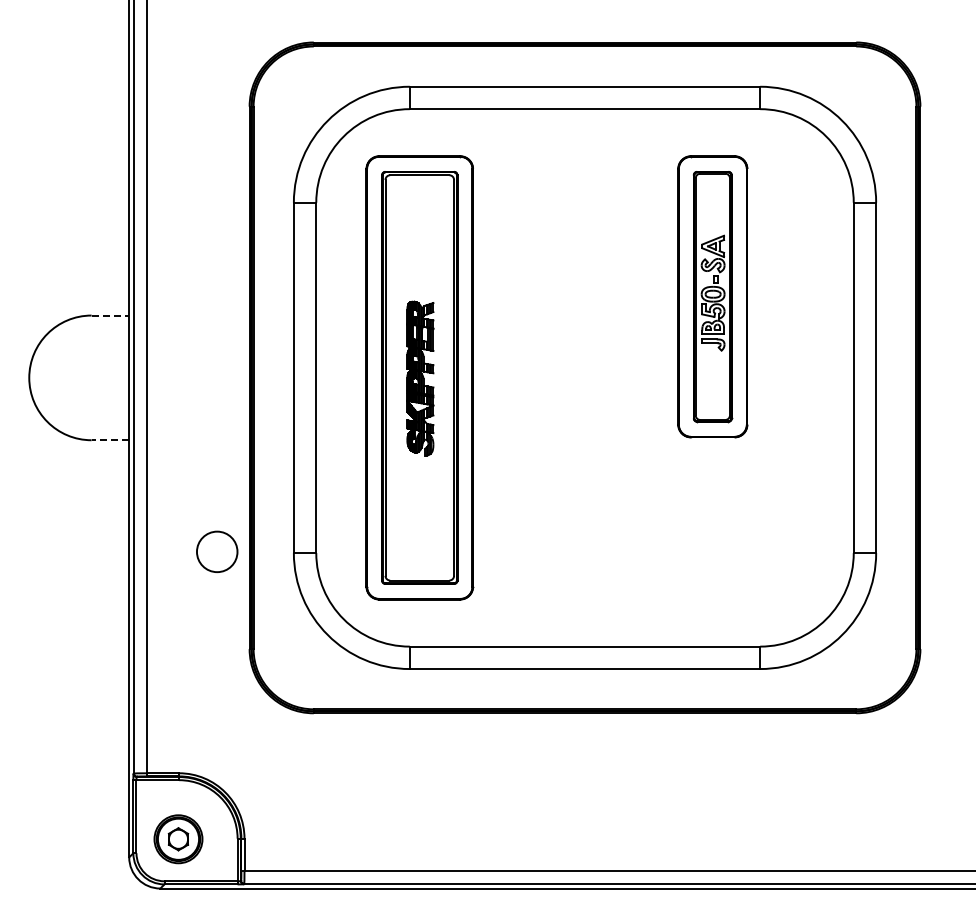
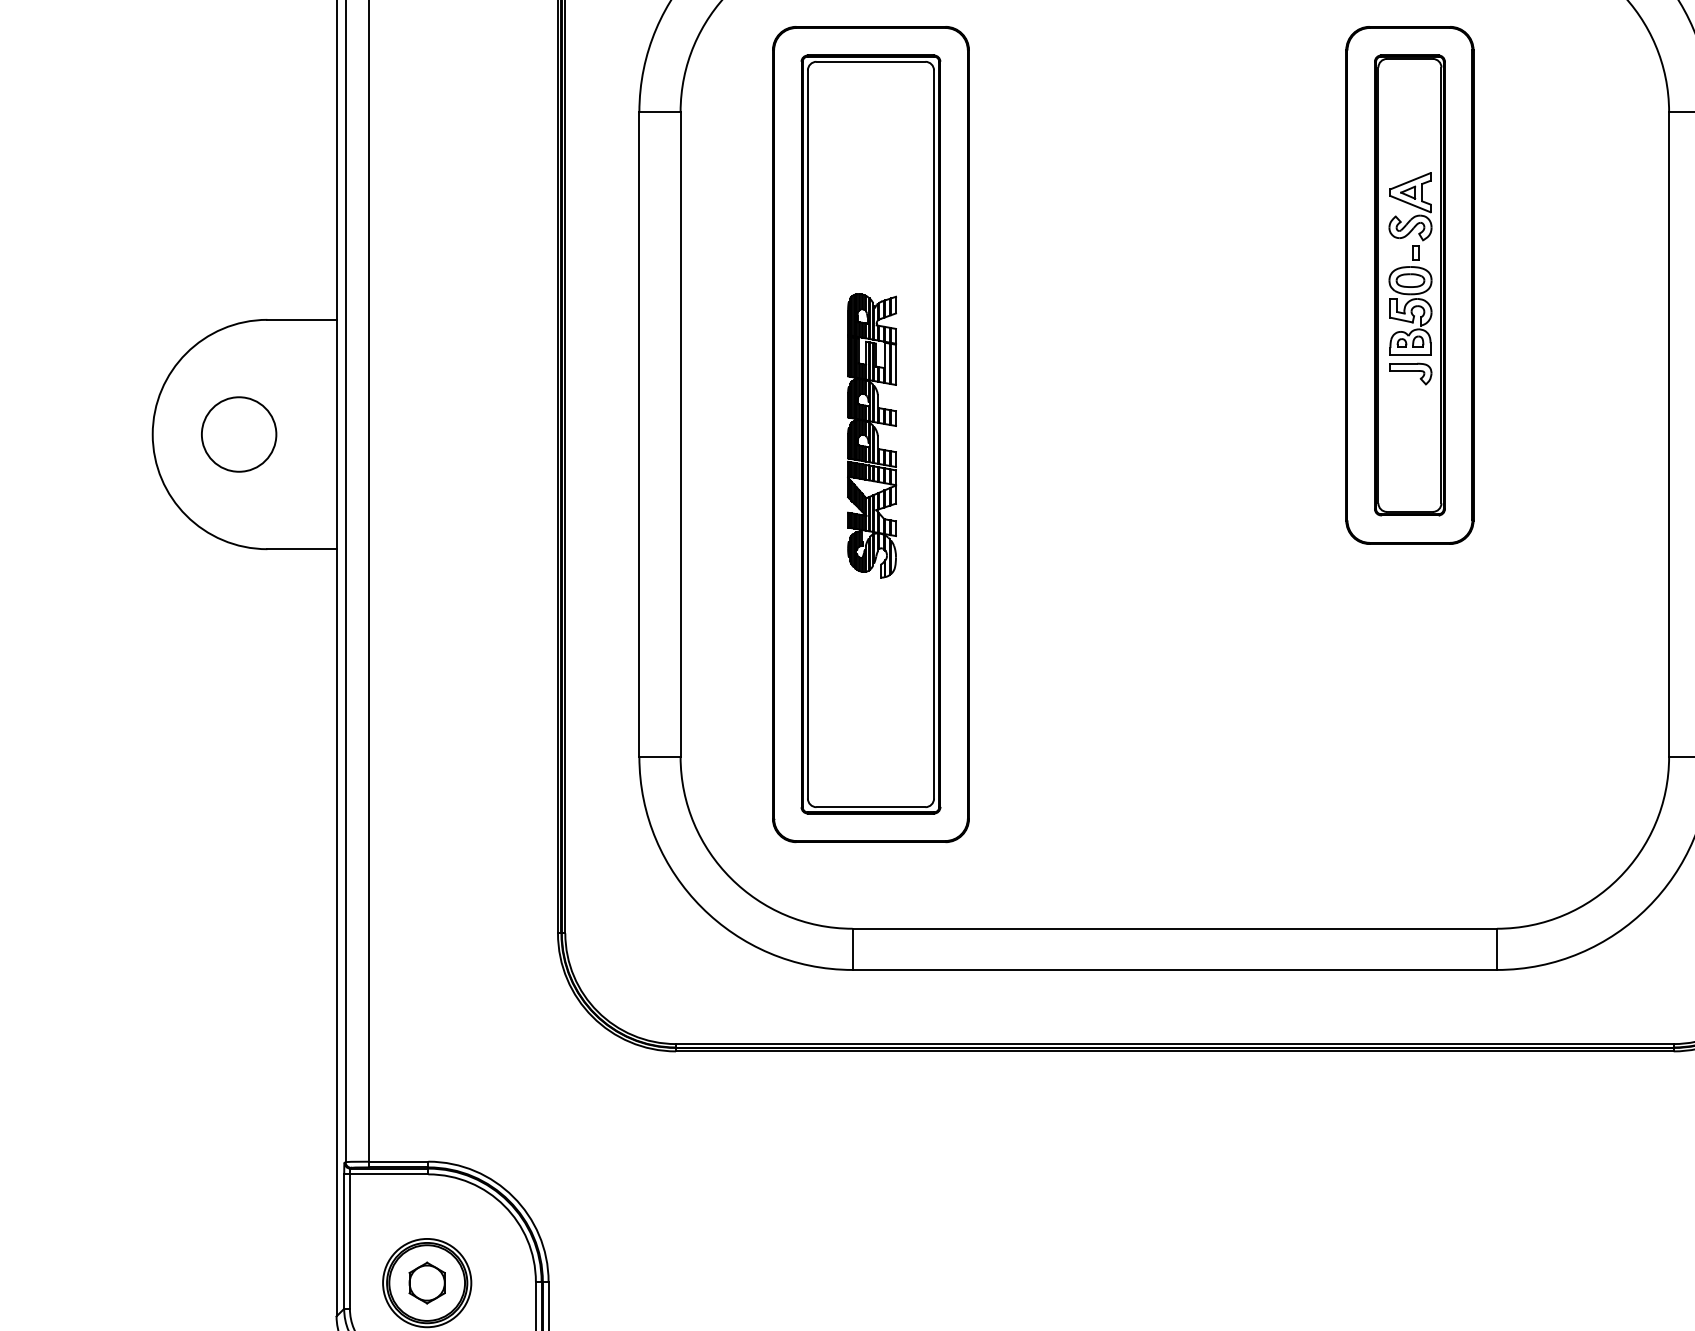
line: (110, 315) -> (302, 319), dashed -> solid
line: (110, 440) -> (302, 549), dashed -> solid
circle: (217, 551) -> (239, 433), moved

